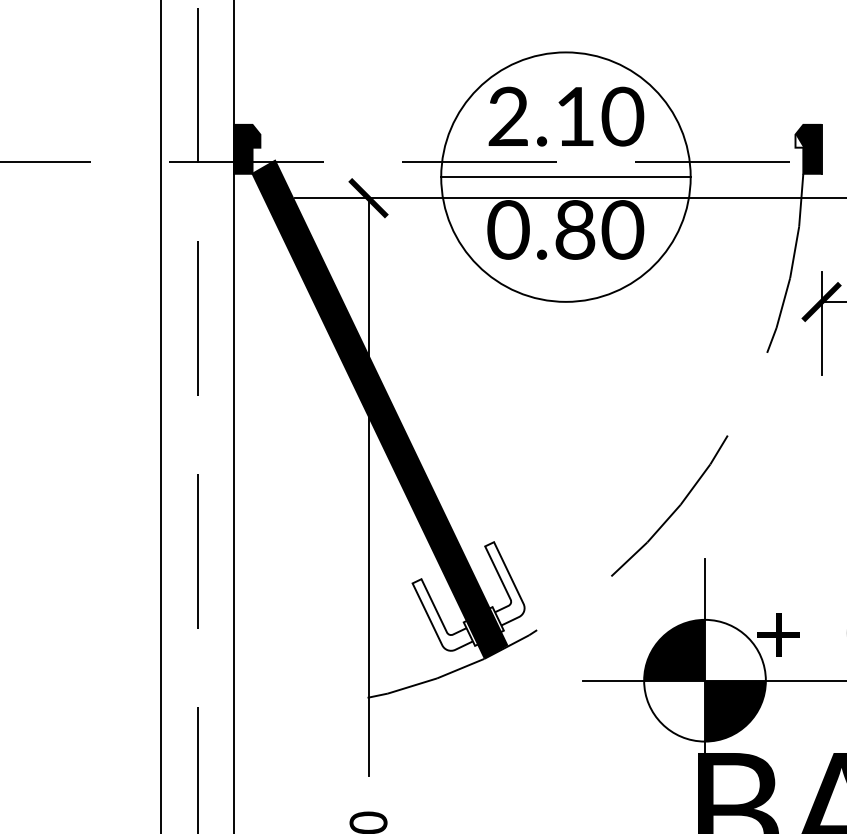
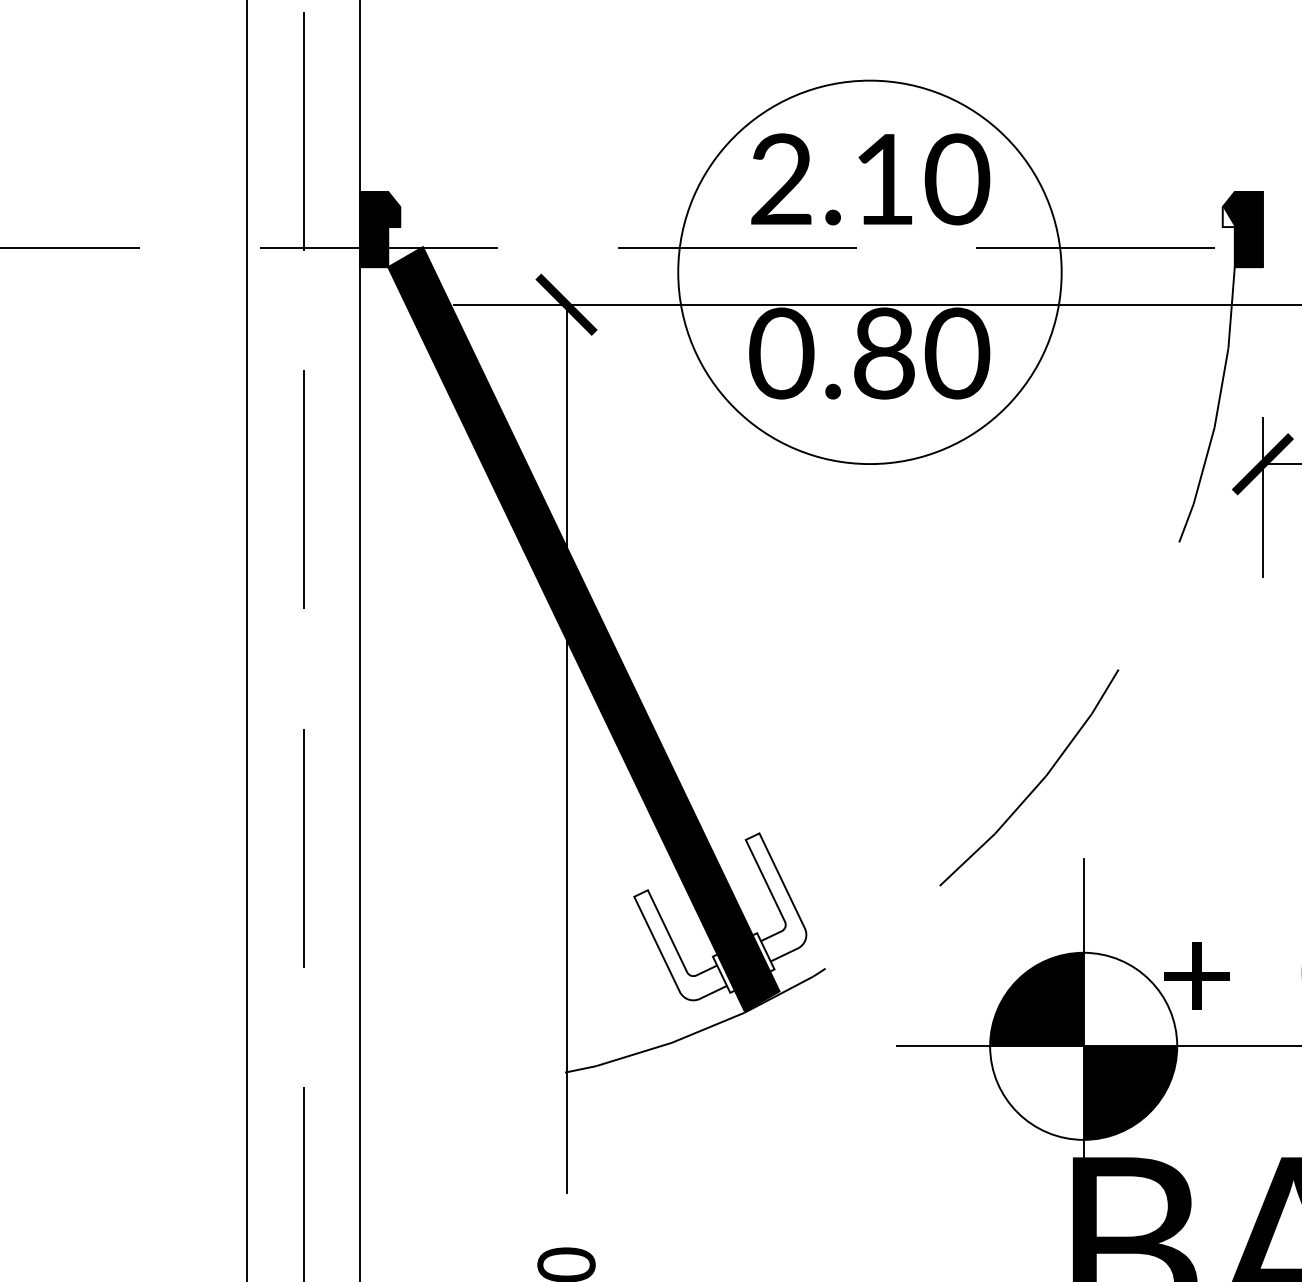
line: (565, 177) -> (869, 272), removed

